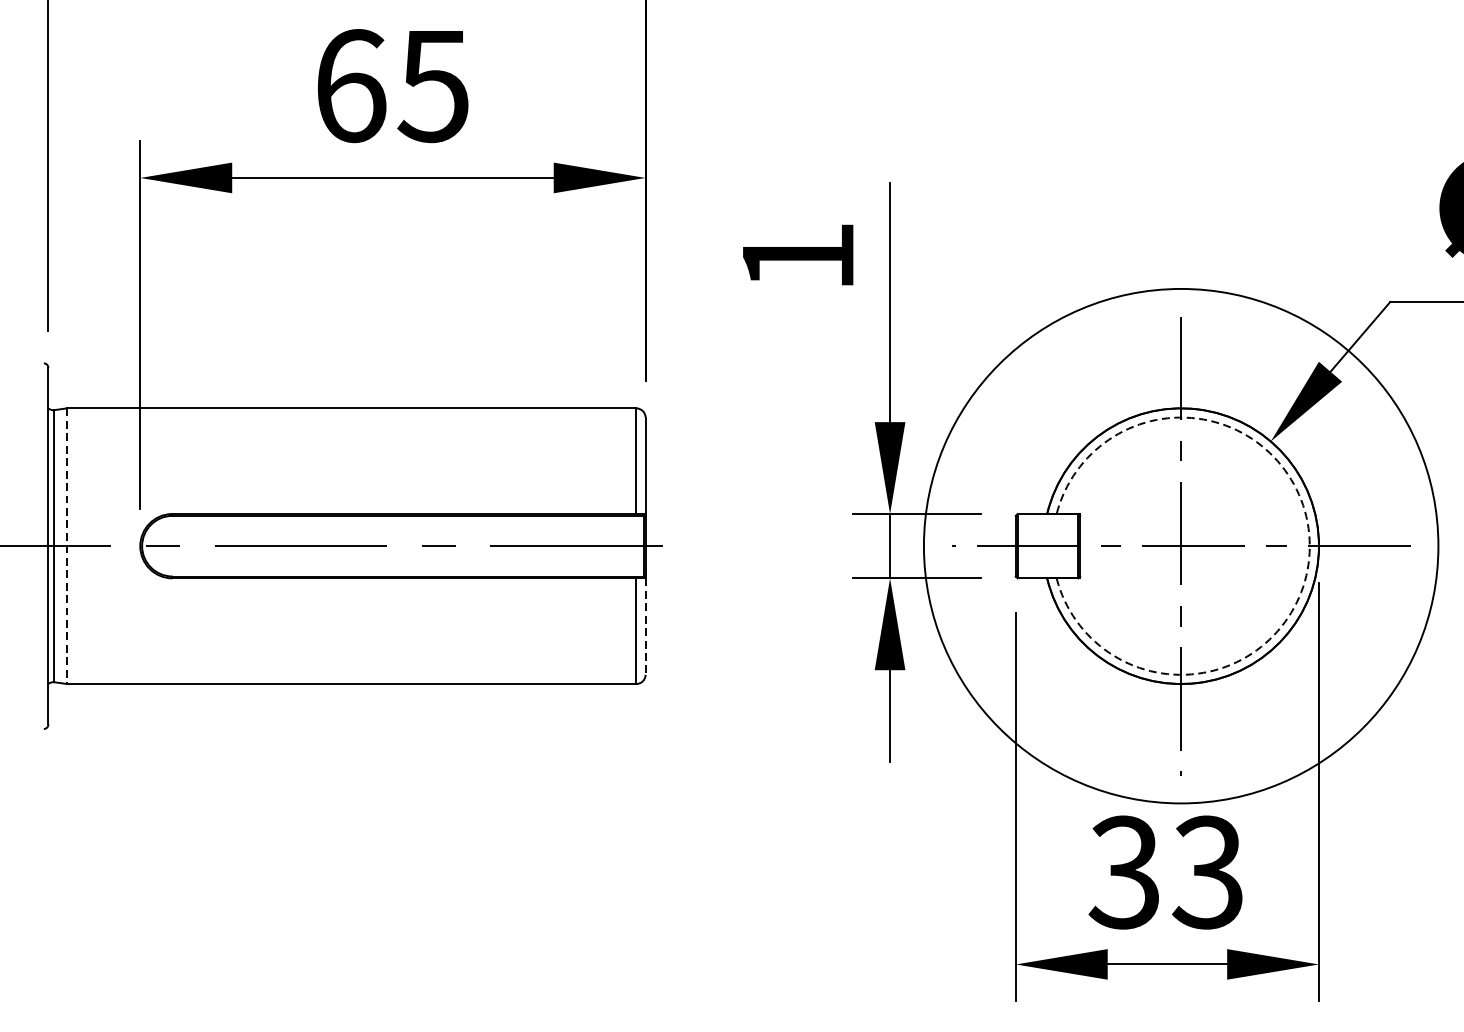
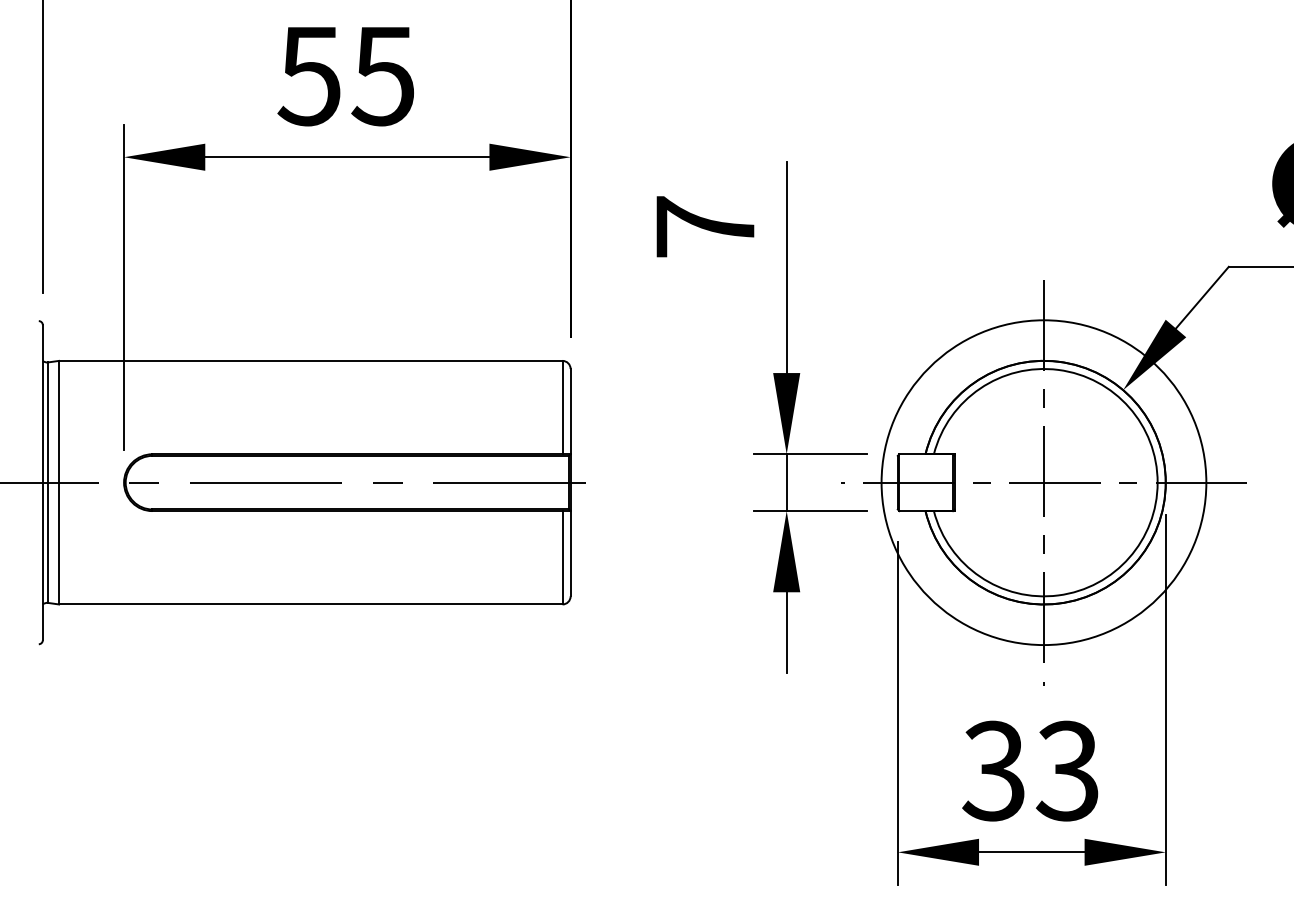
text: (350, 85) -> (309, 75), 65 -> 55
text: (798, 256) -> (705, 226), 1 -> 7
line: (67, 545) -> (59, 482), dashed -> solid
circle: (1180, 545) -> (1043, 482), size x0.71
arc: (1309, 545) -> (1157, 482), dashed -> solid
line: (645, 626) -> (570, 553), dashed -> solid

